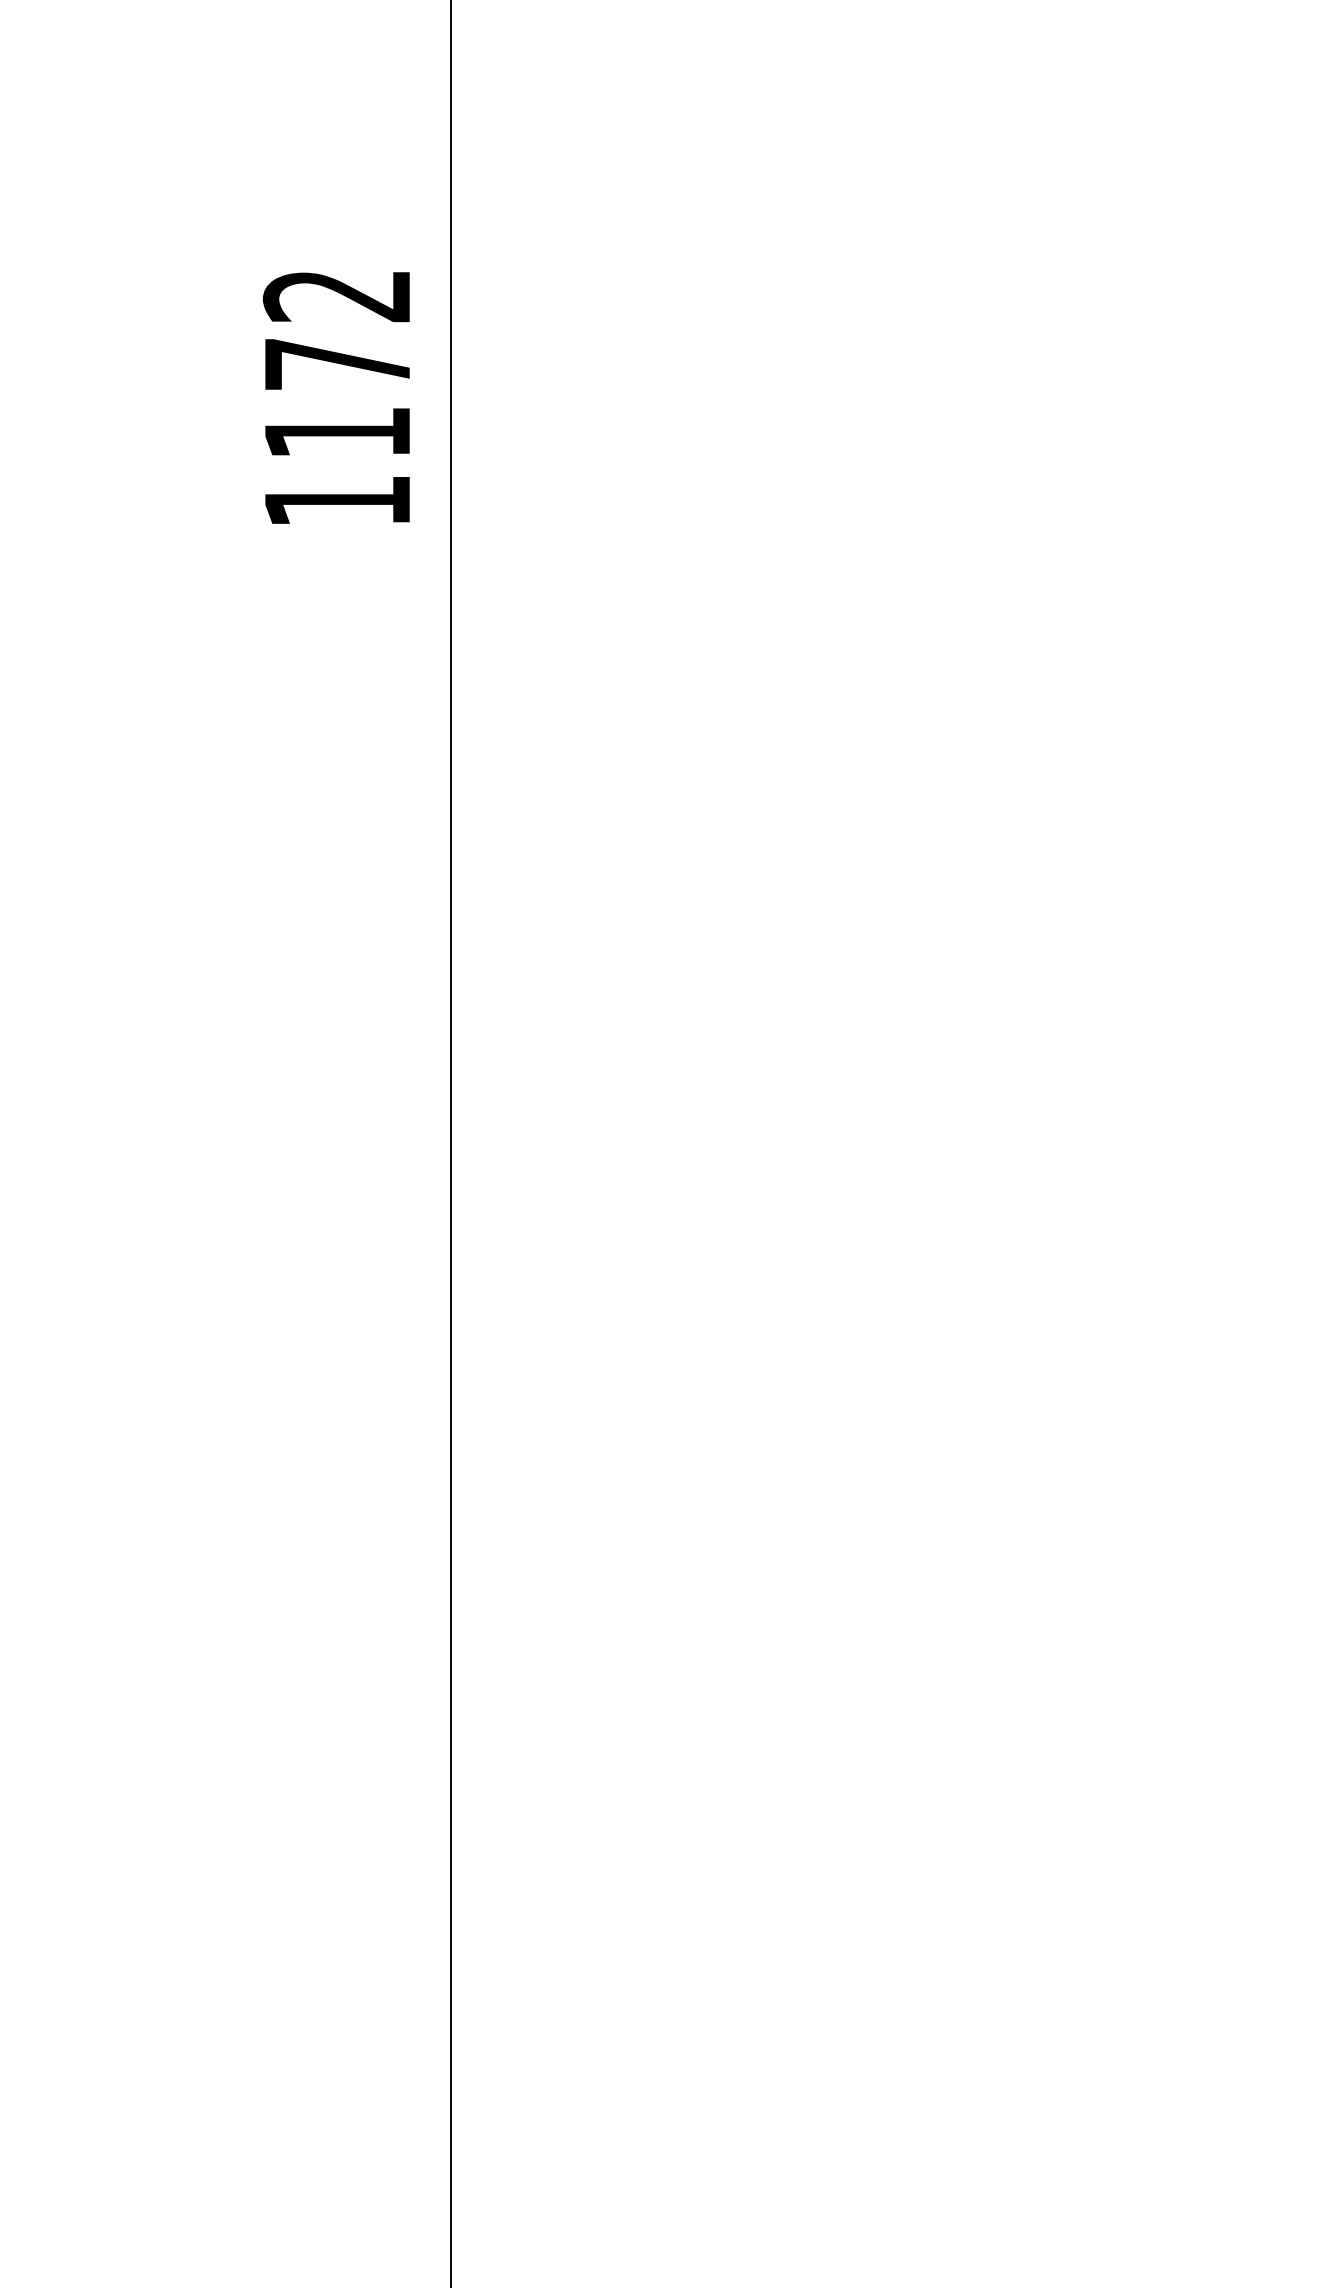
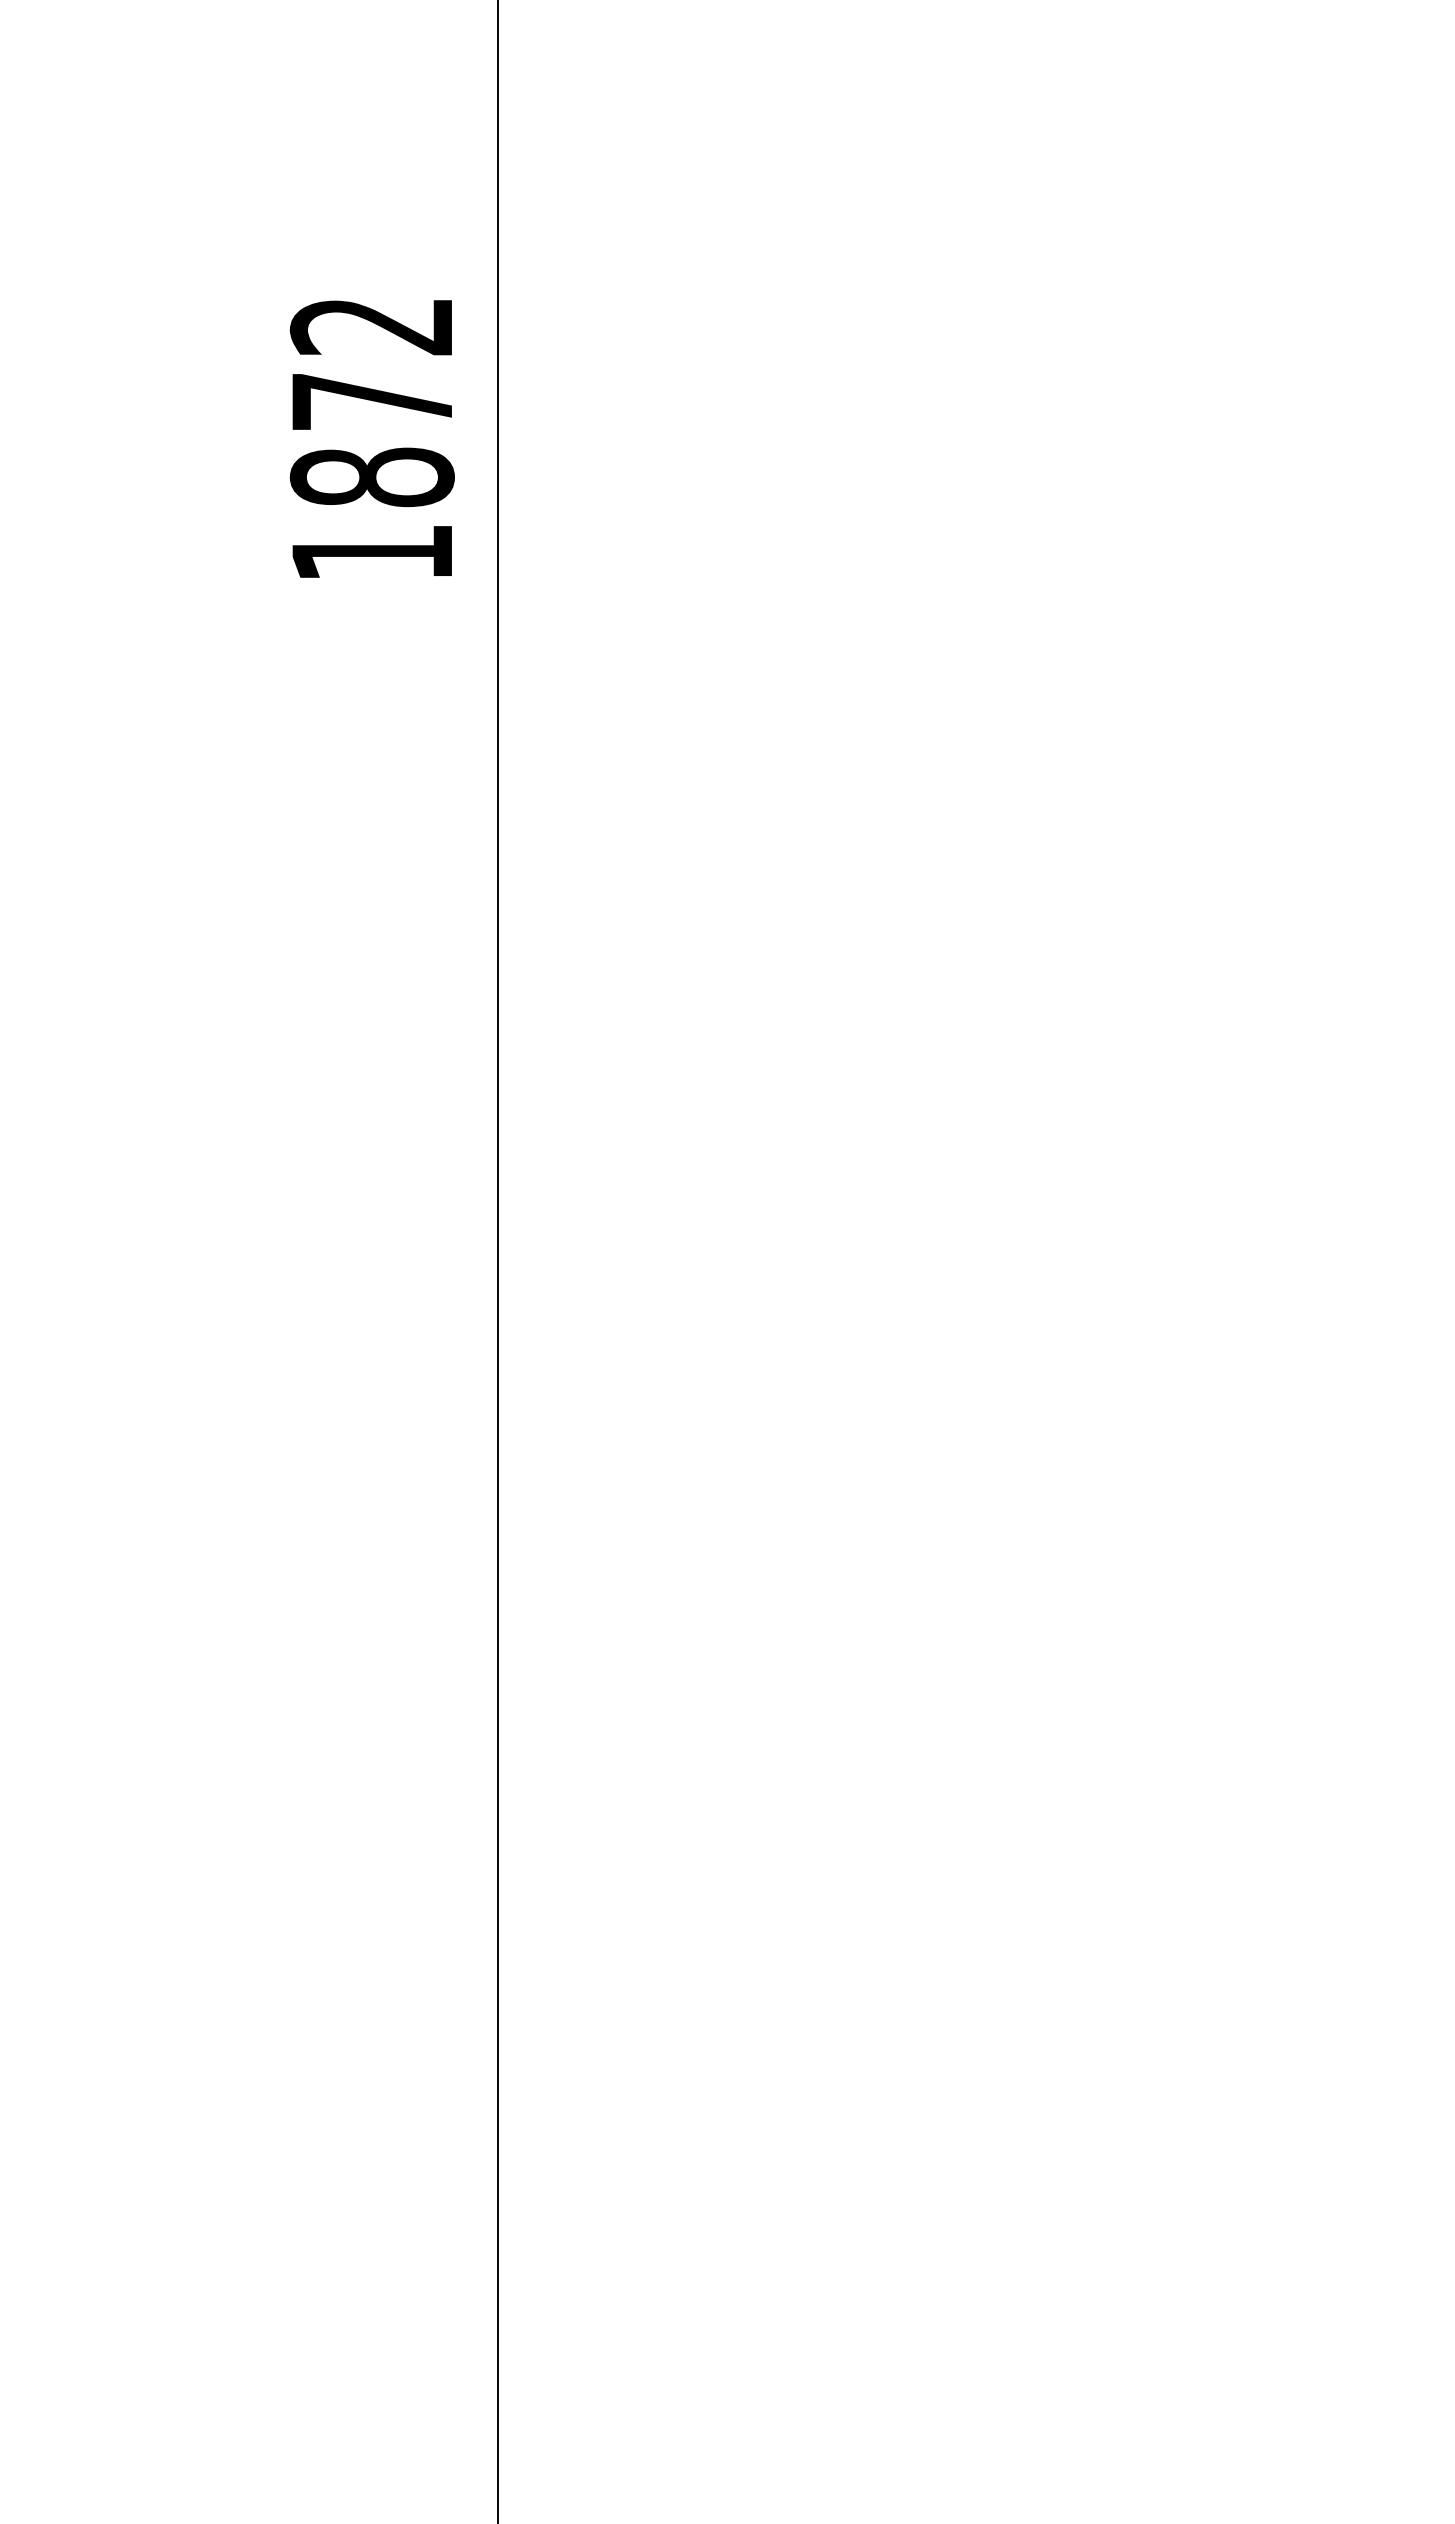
text: (336, 432) -> (371, 477), 1172 -> 1872

